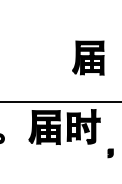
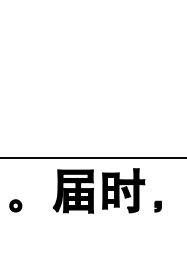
part: (87, 58) -> (128, 102), removed
part: (110, 153) -> (157, 206), moved

